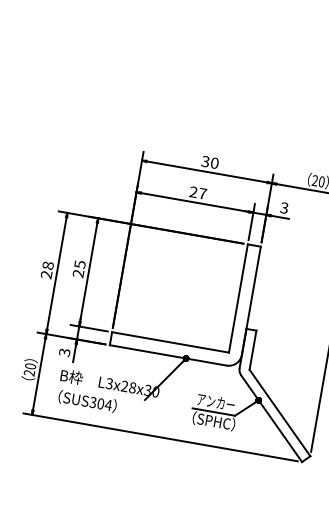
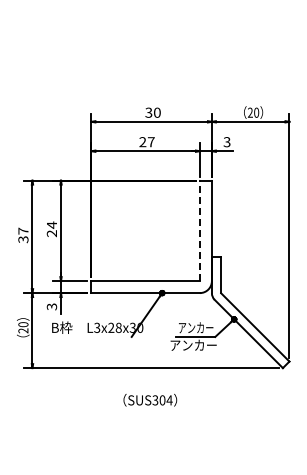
text: (80, 263) -> (52, 224), 25 -> 24
text: (47, 270) -> (23, 235), 28 -> 37
line: (238, 298) -> (199, 230), solid -> dashed
text: (87, 400) -> (150, 399), moved
text: (209, 420) -> (193, 345), （SPHC） -> アンカー

